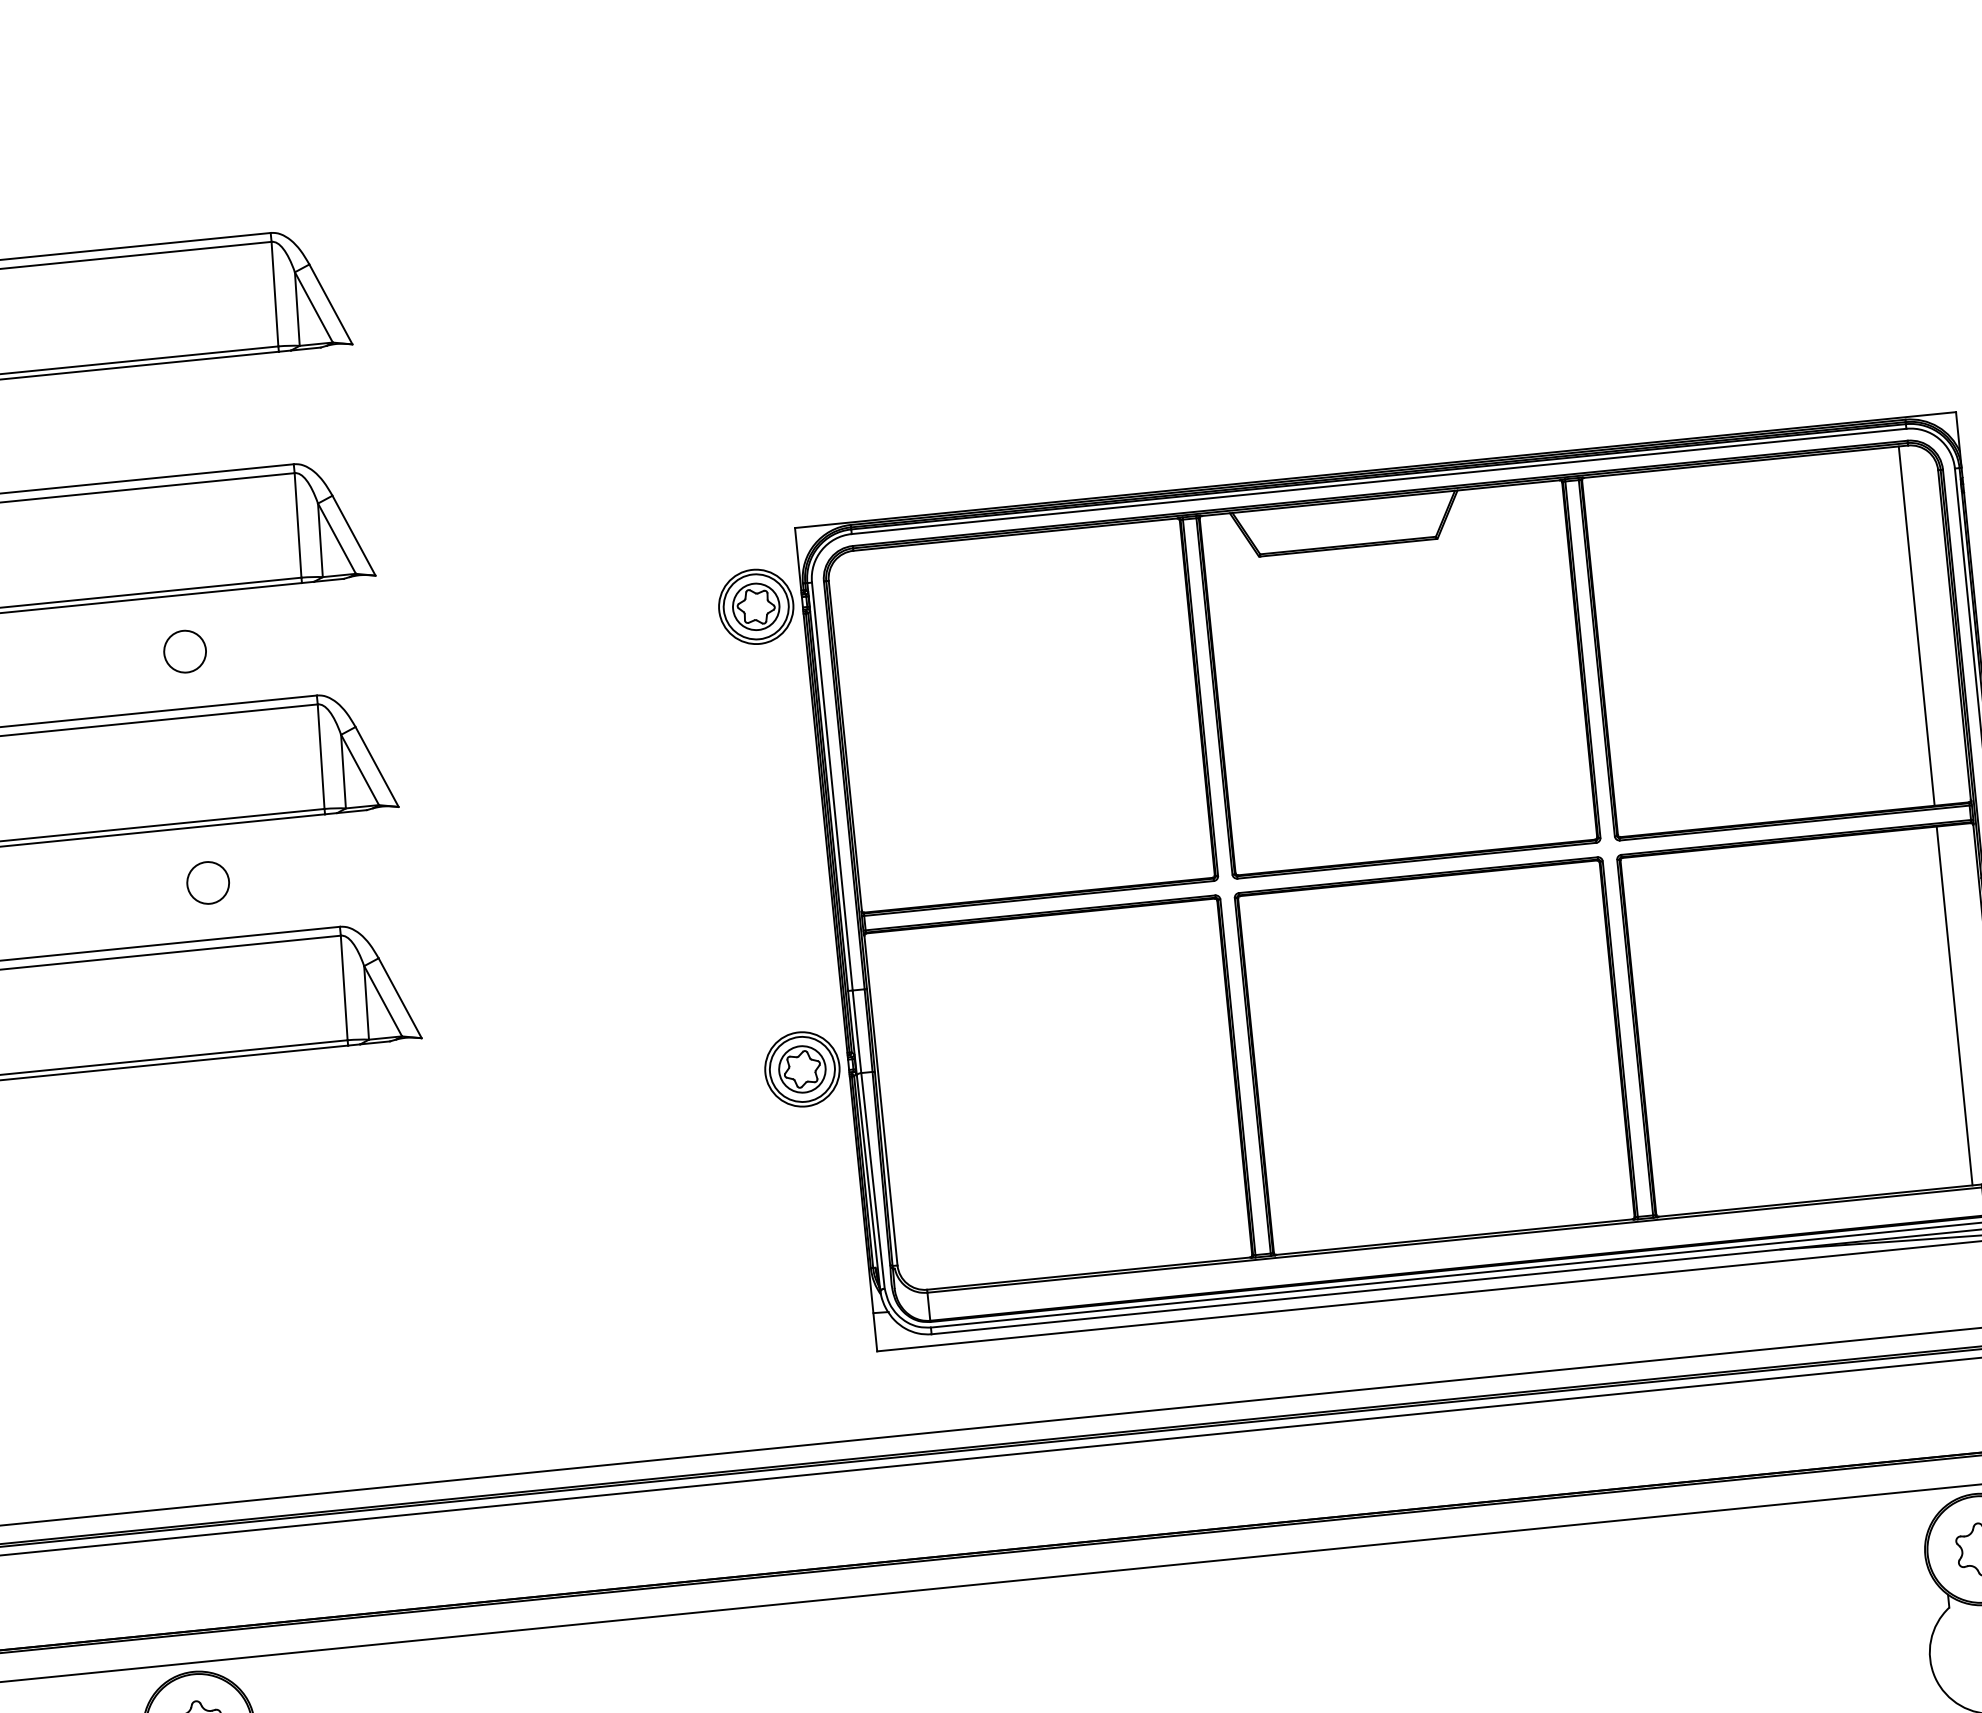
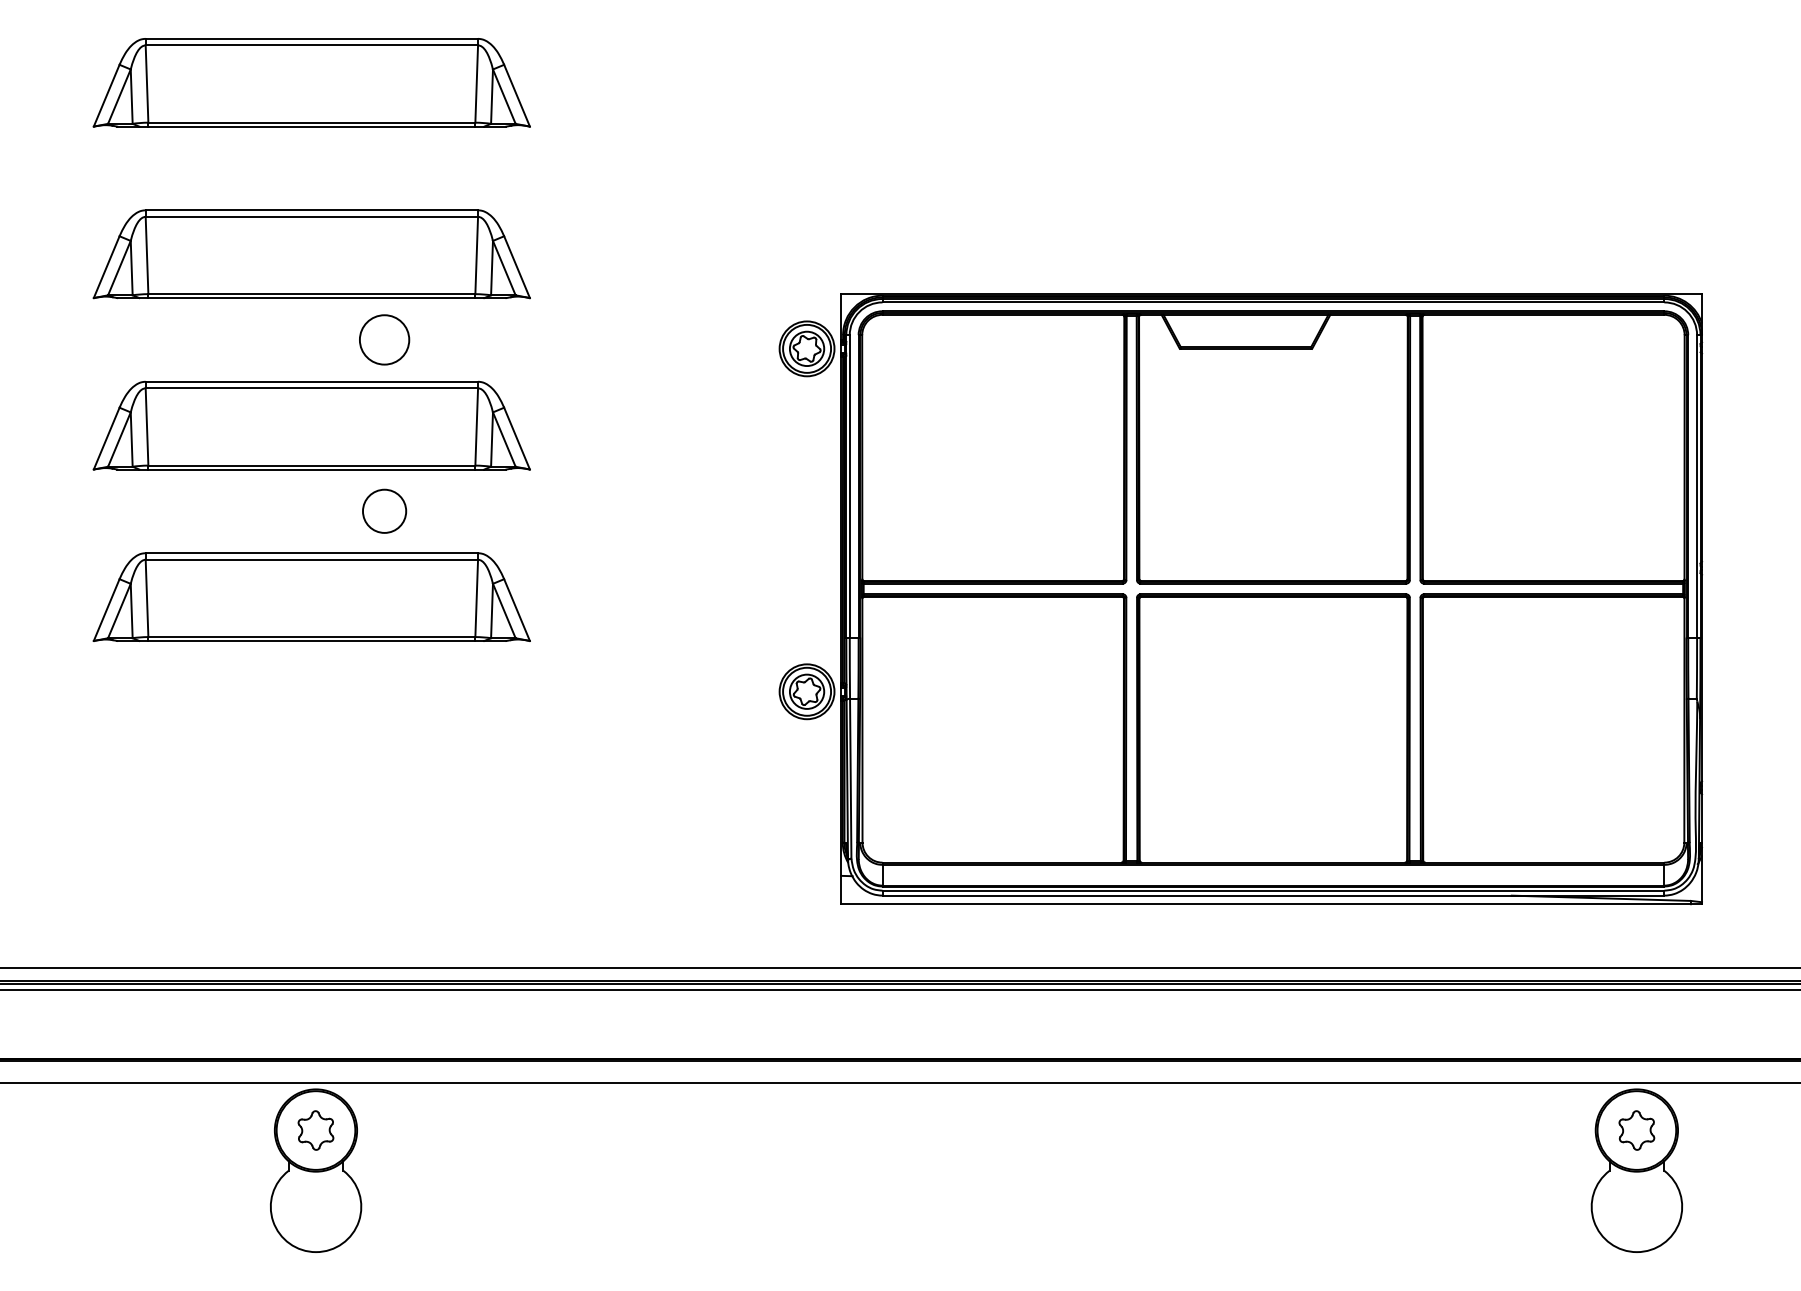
line: (1916, 625) -> (1657, 447), removed
circle: (184, 651) -> (384, 339), size x1.6
circle: (208, 883) -> (384, 511), size x1.4
line: (1954, 1005) -> (1657, 729), removed

